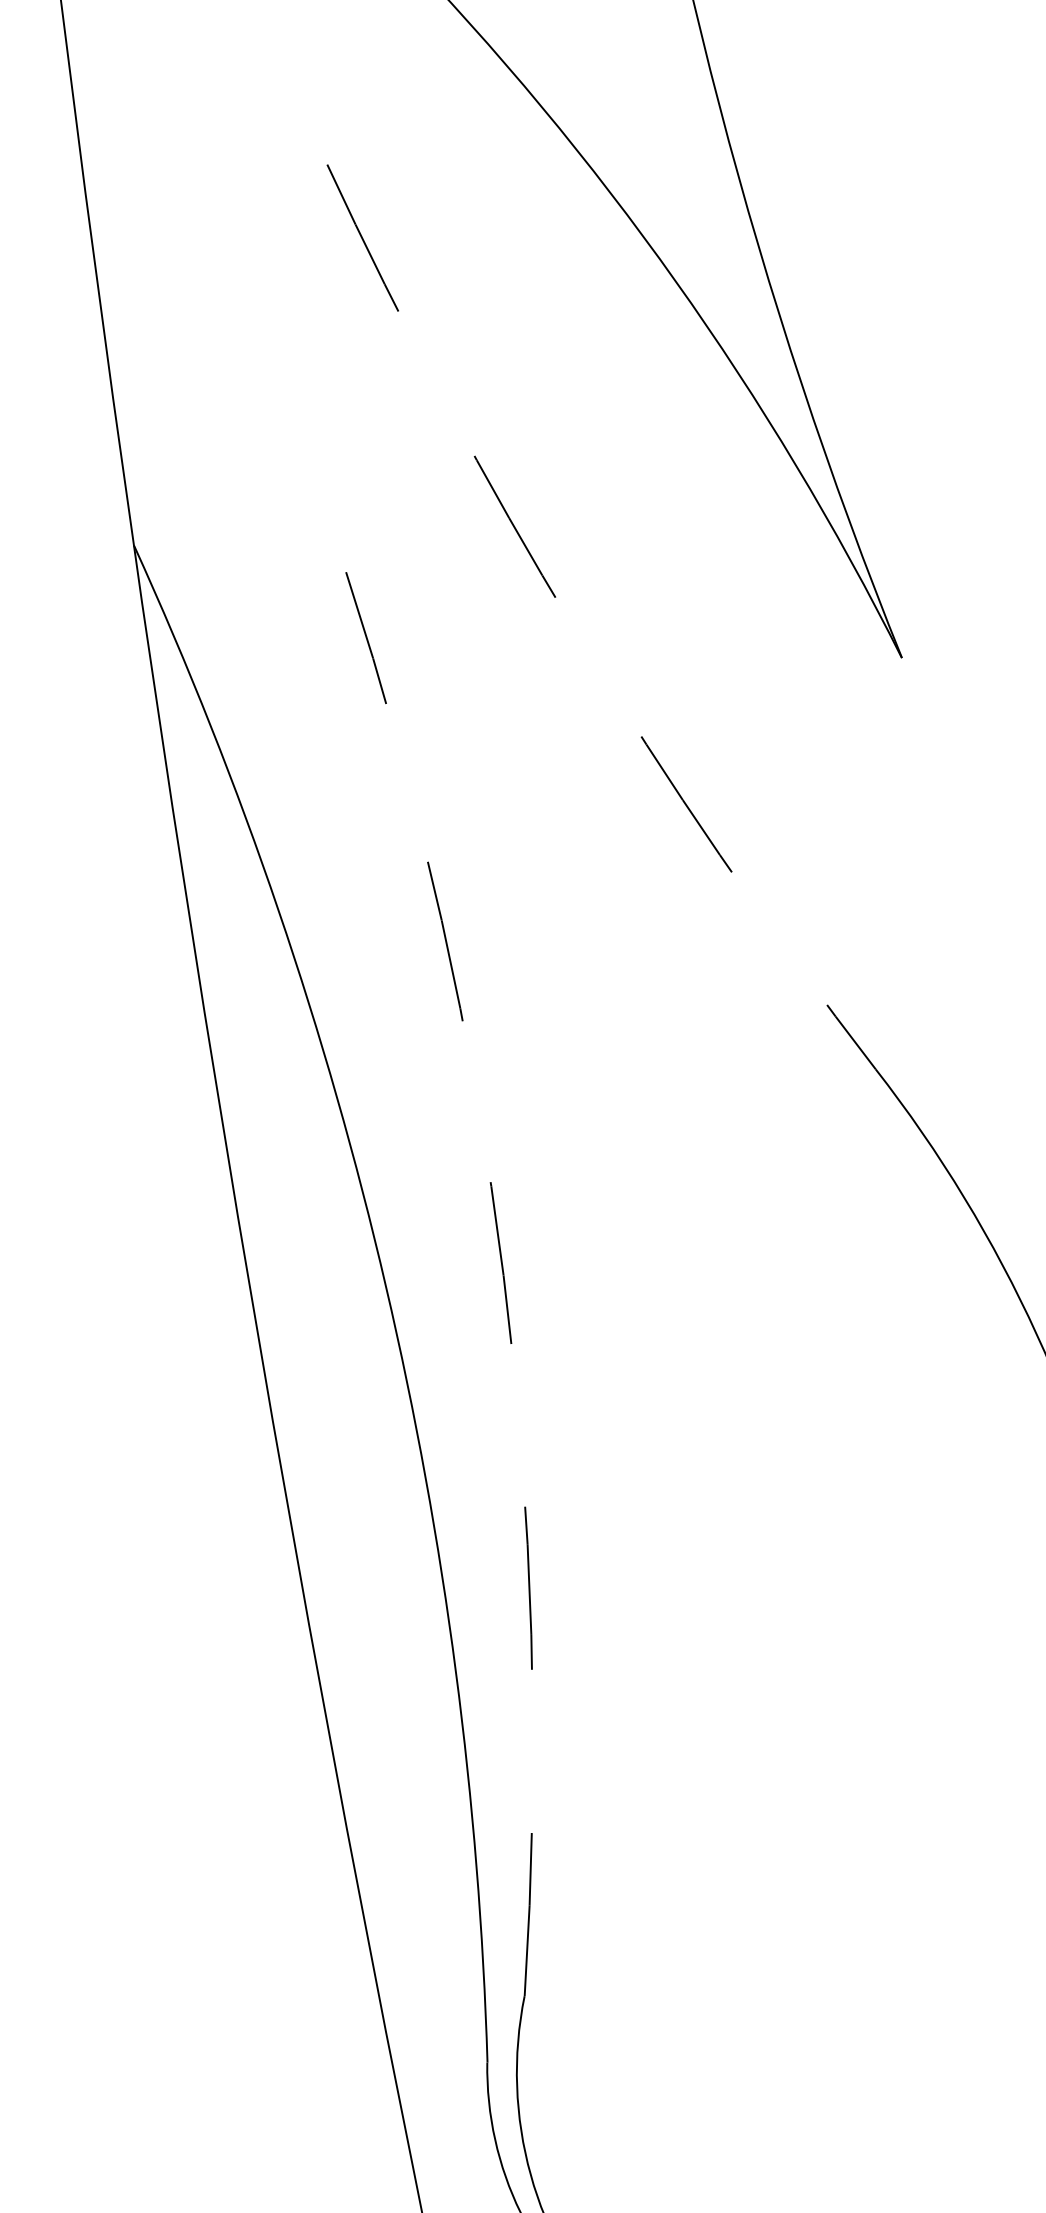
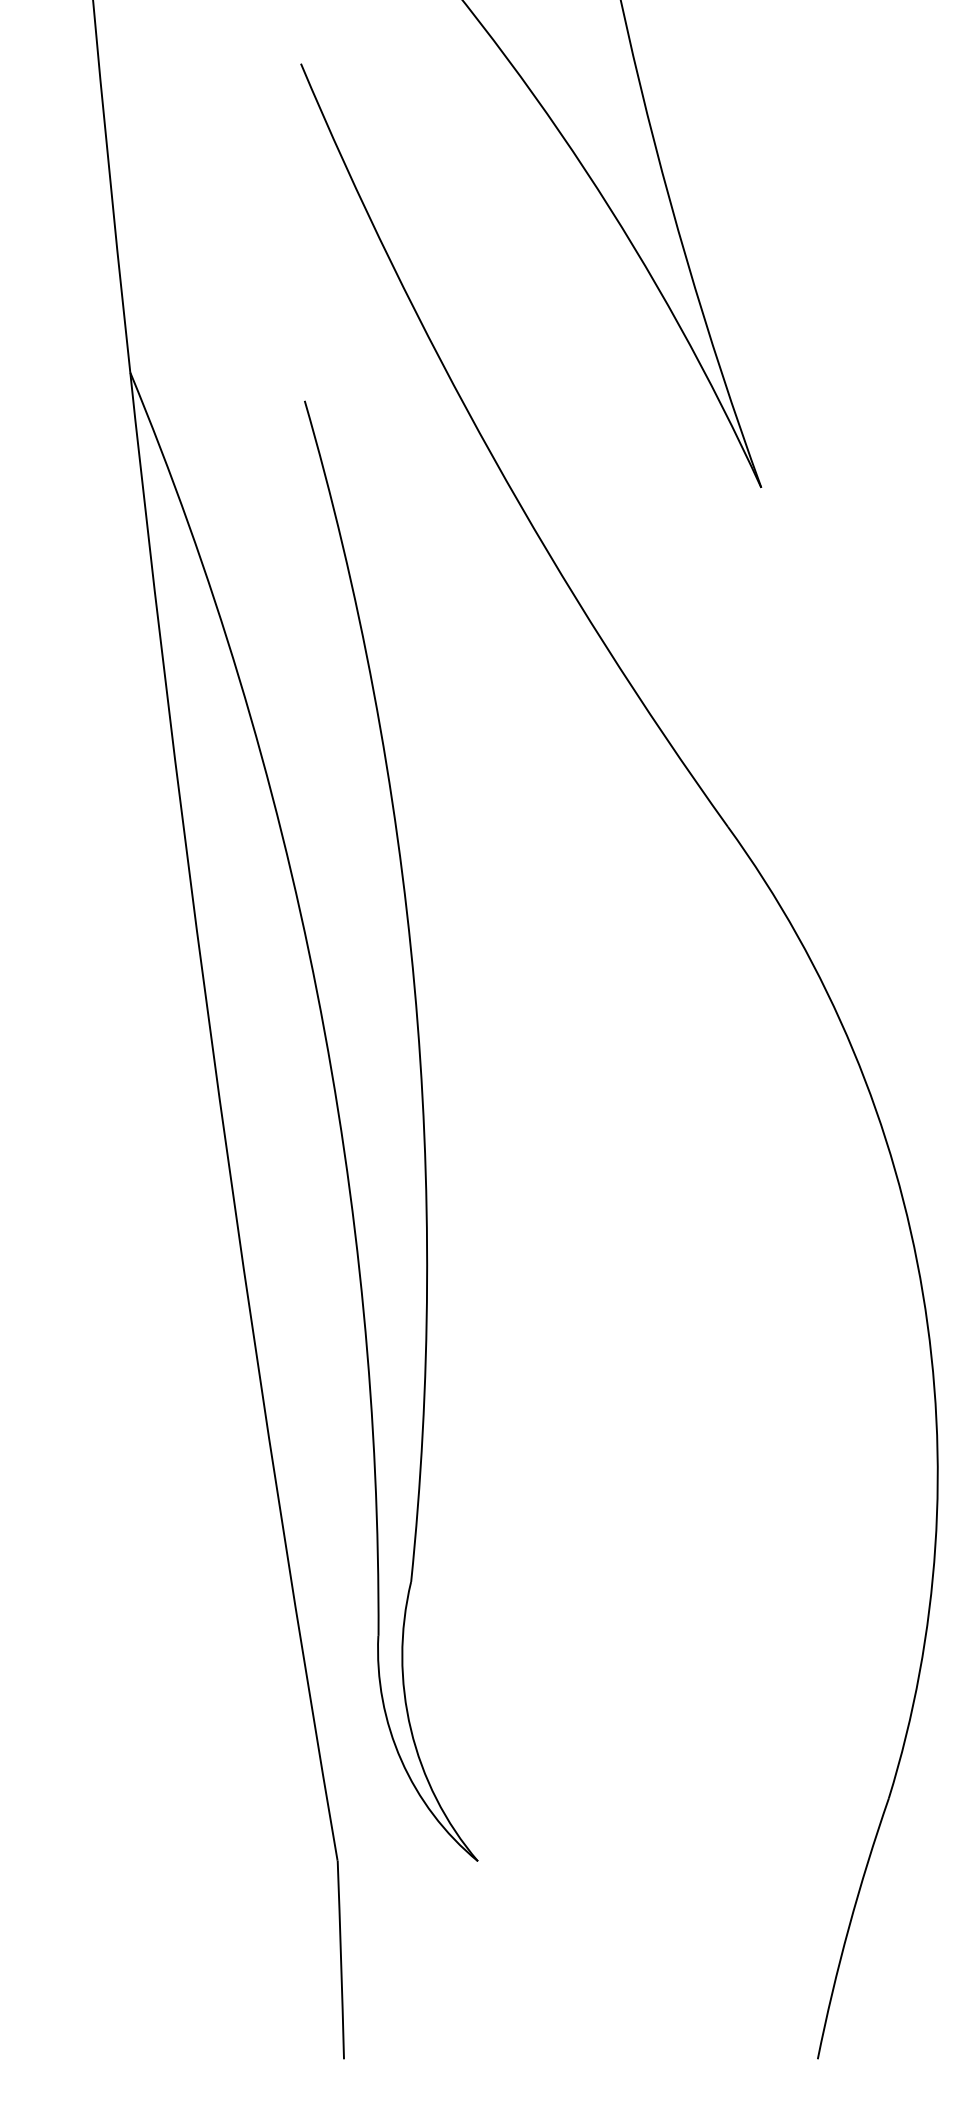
arc: (576, 632) -> (493, 457), dashed -> solid
arc: (503, 1275) -> (414, 986), dashed -> solid

